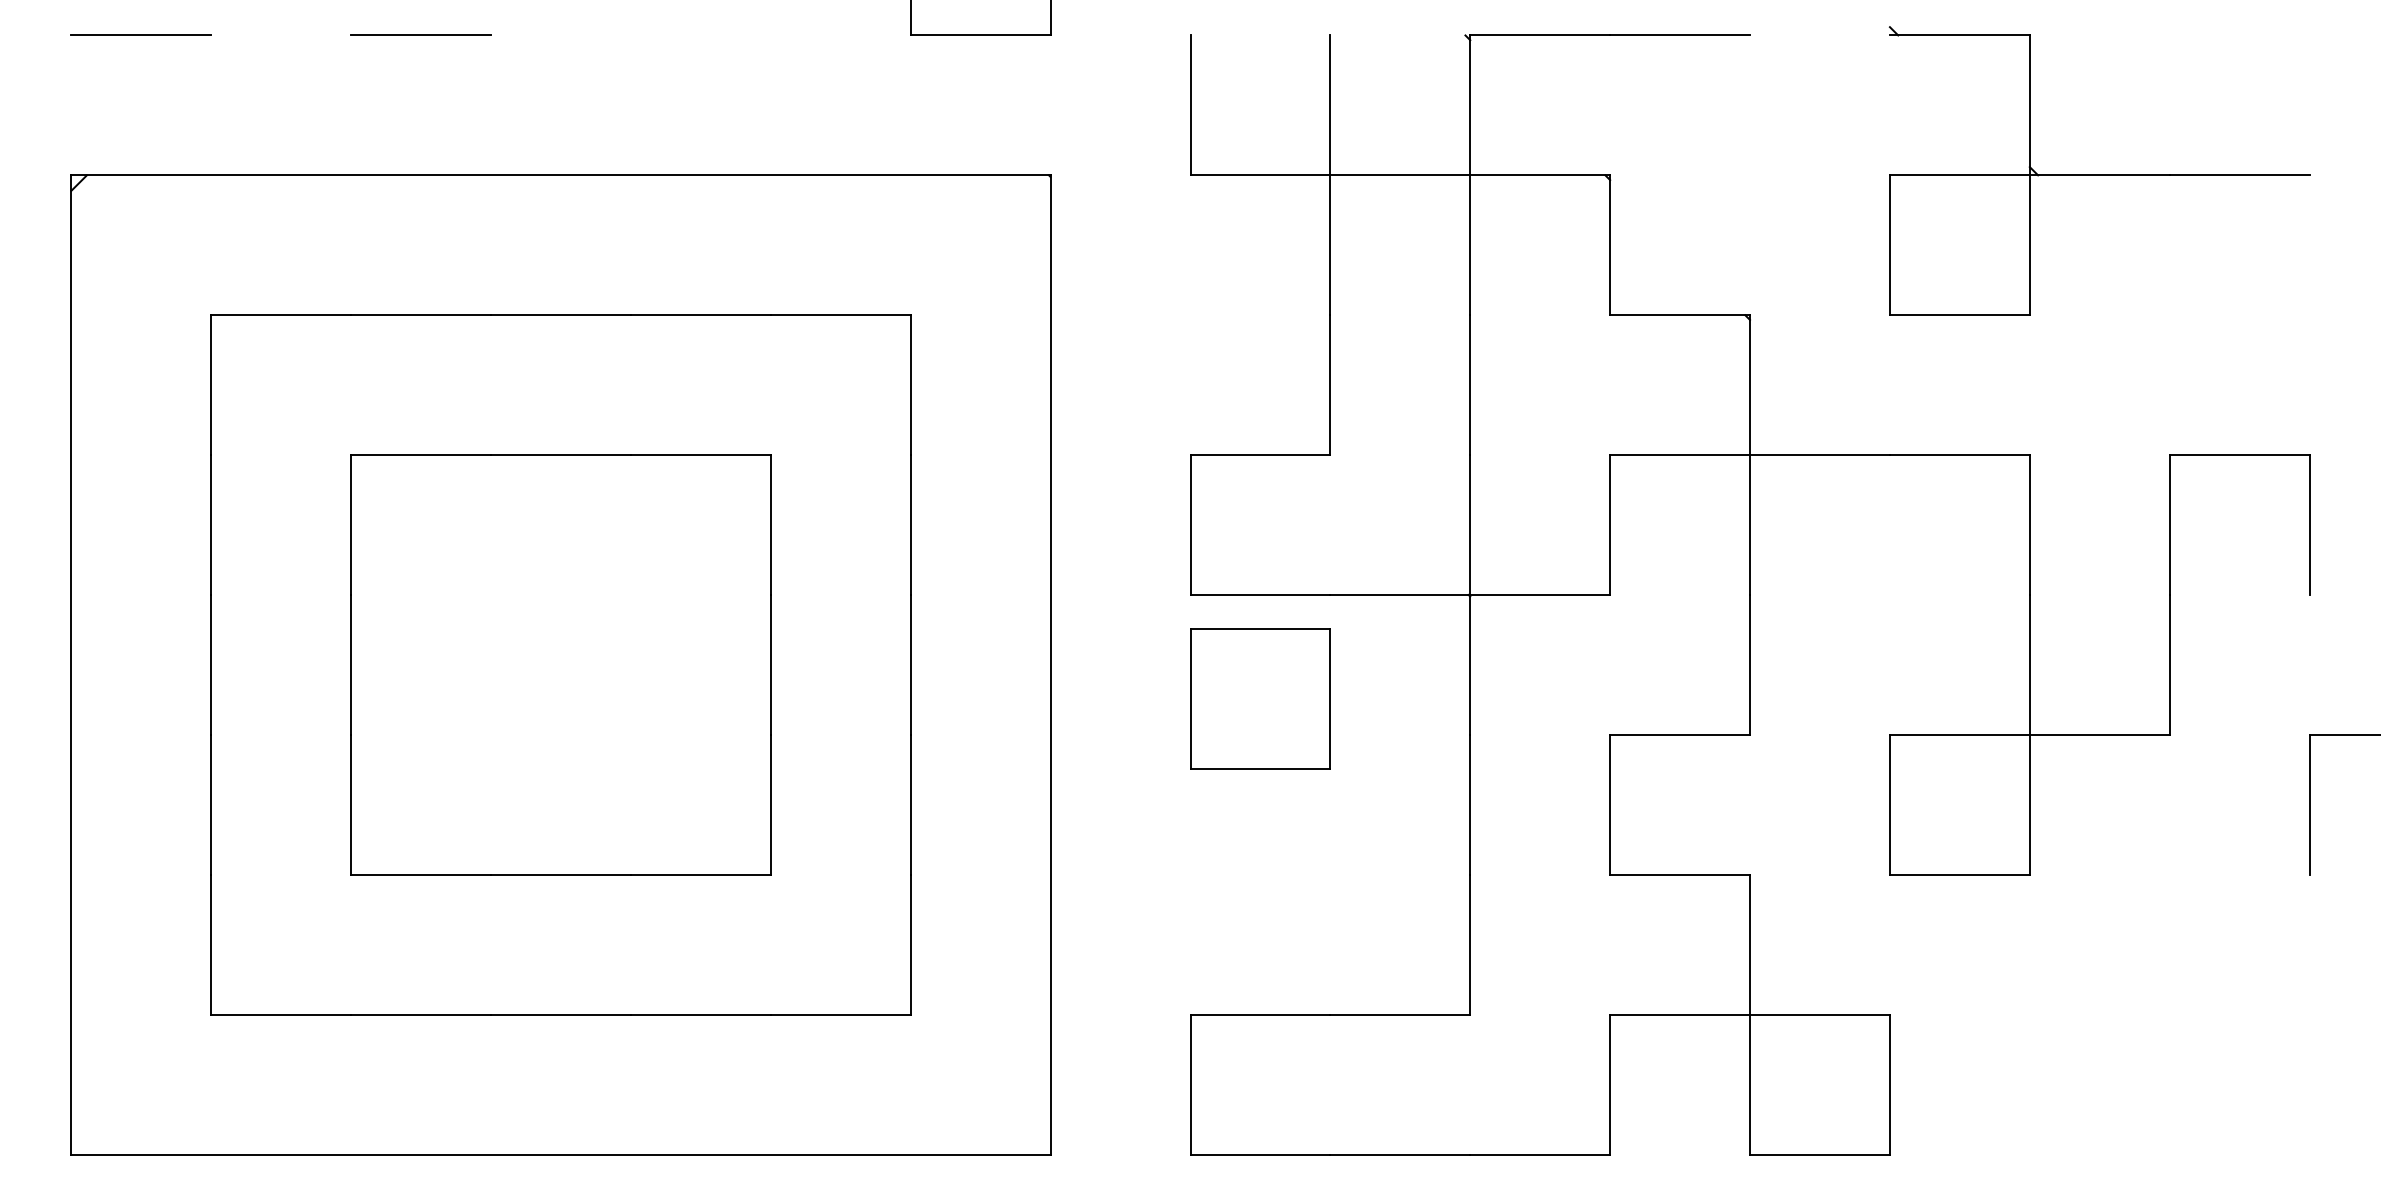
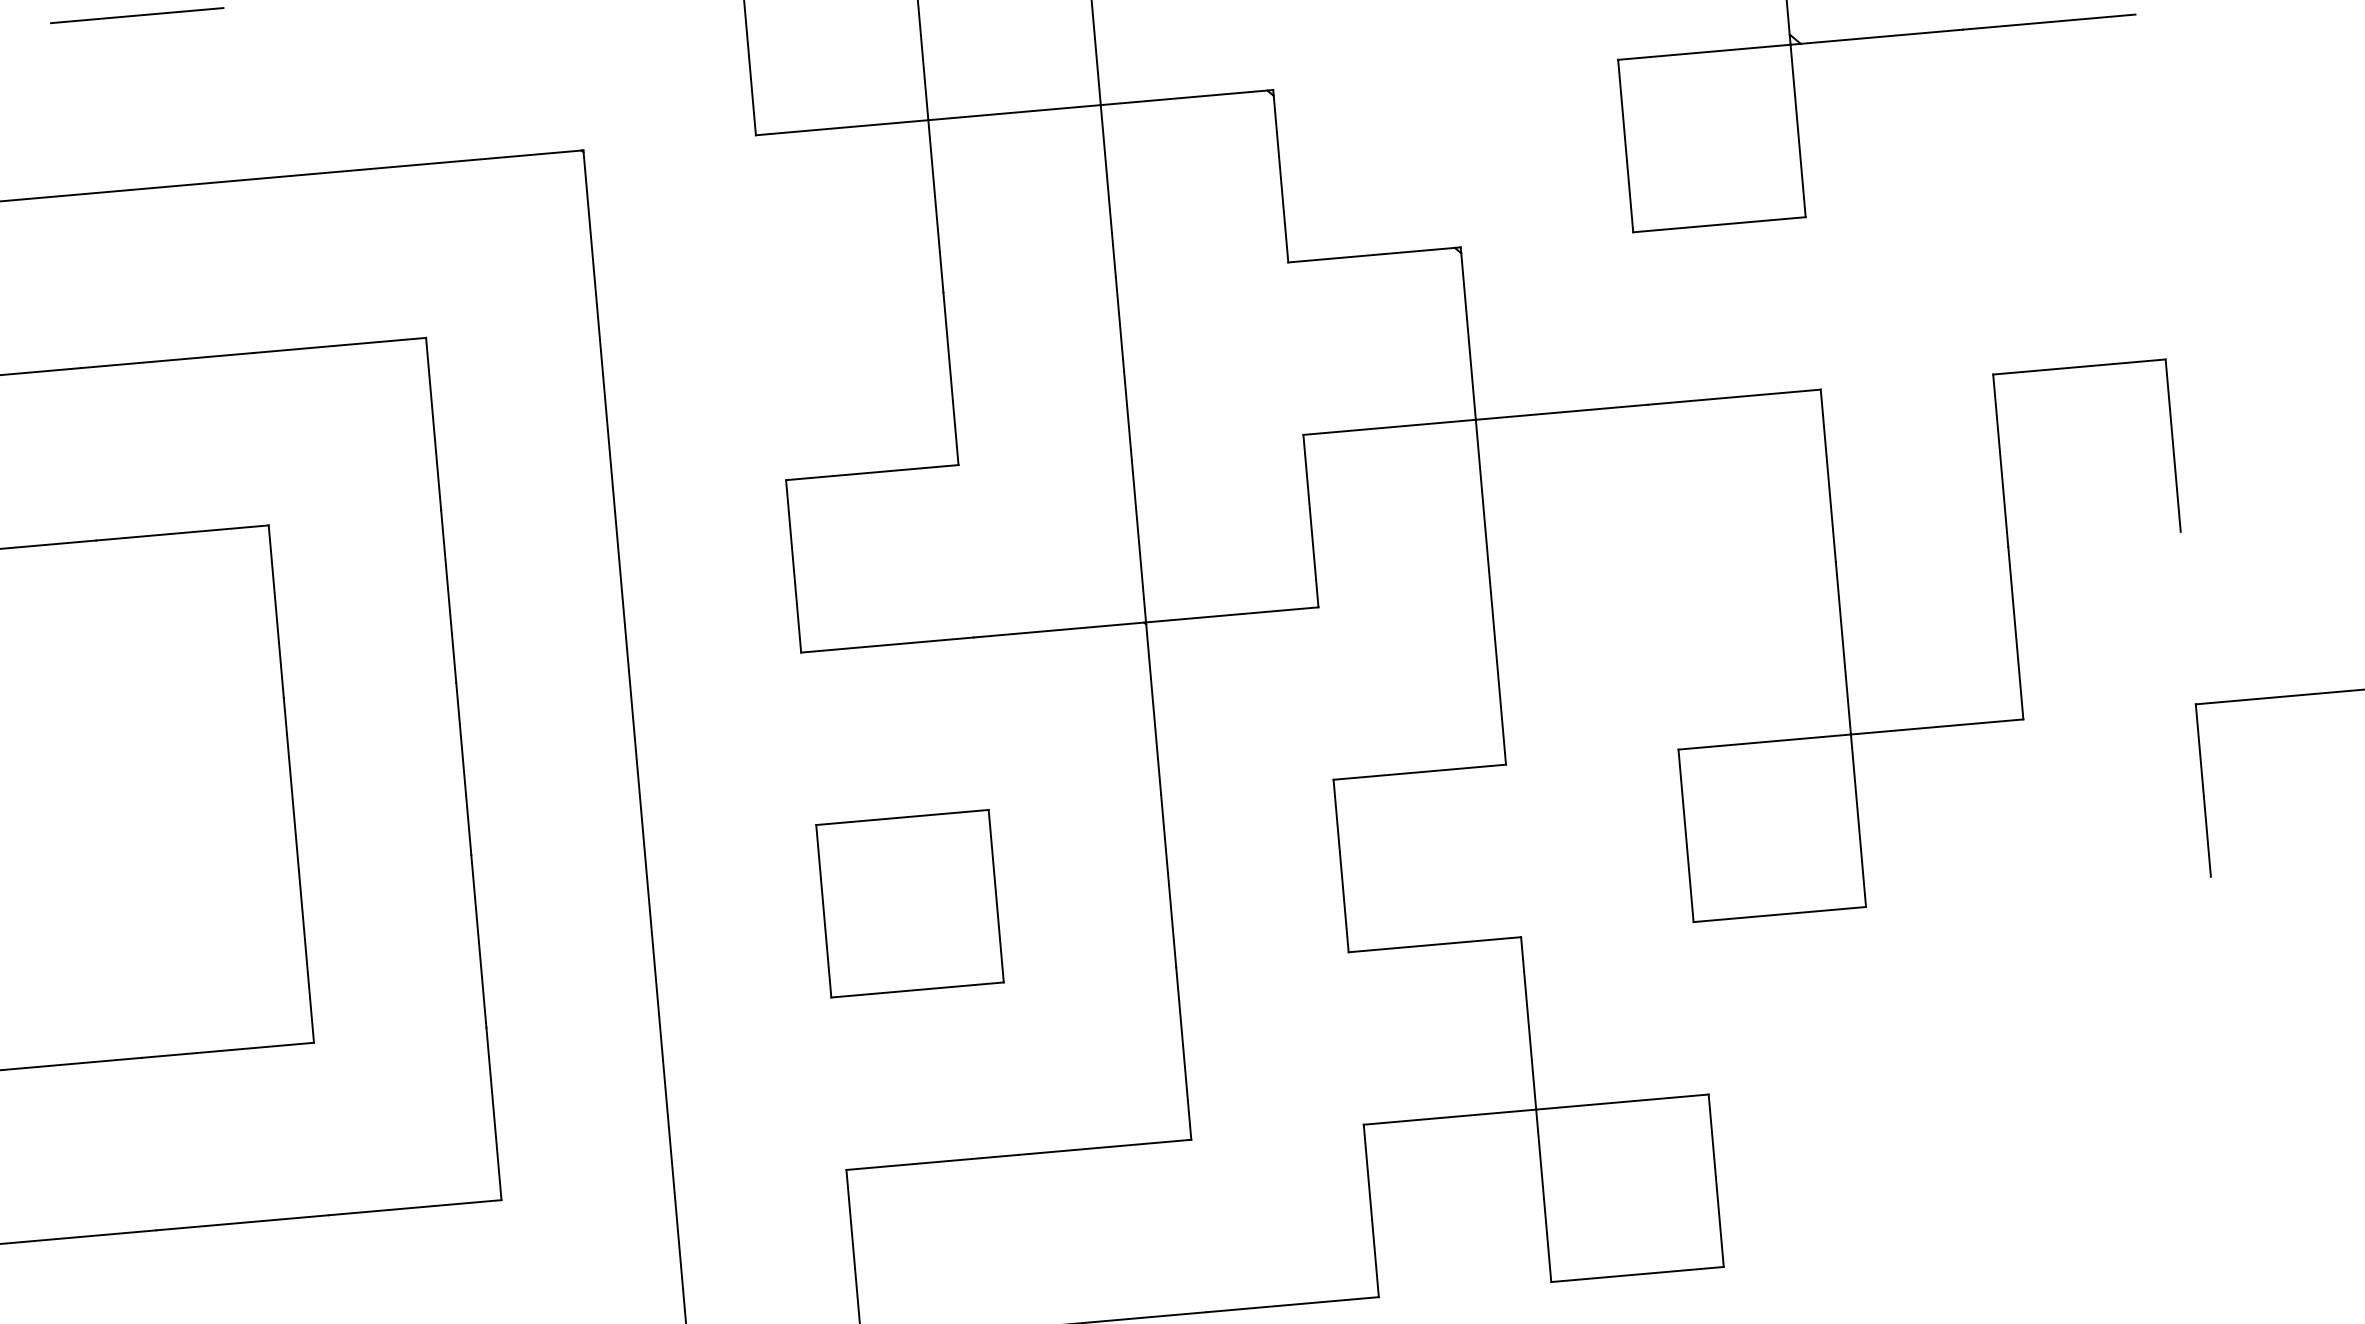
line: (700, 35) -> (136, 15), added
part: (1260, 698) -> (910, 903), moved

